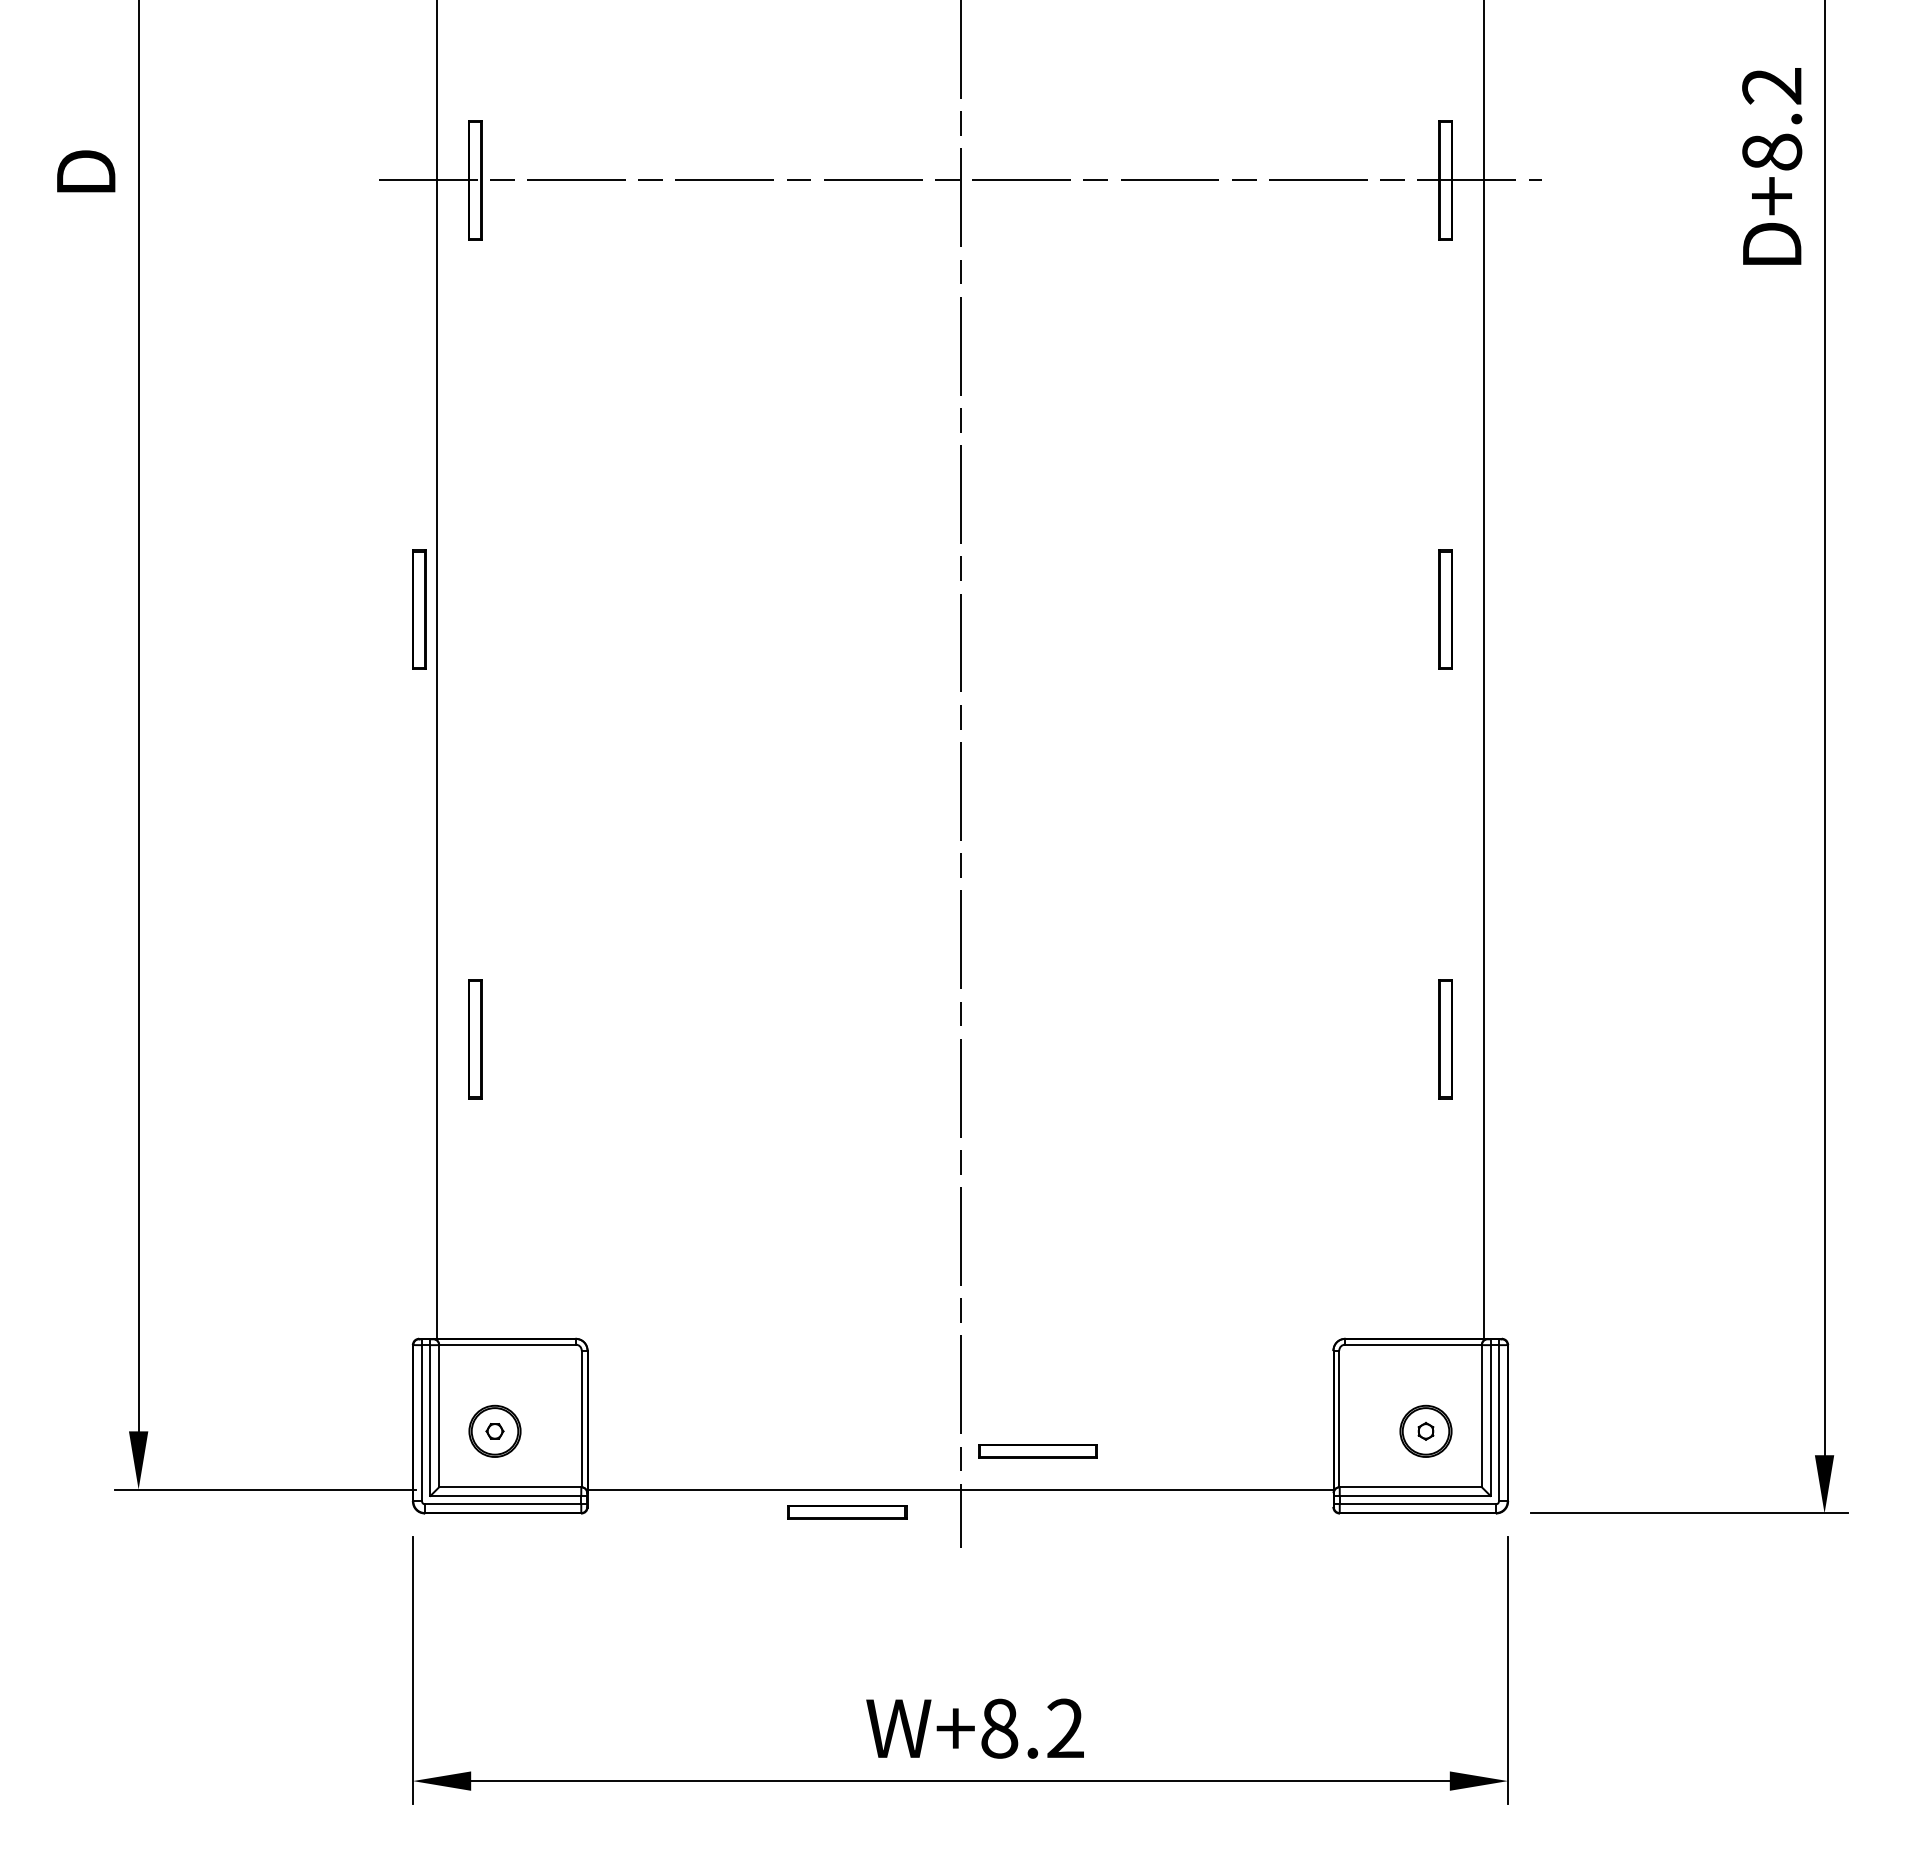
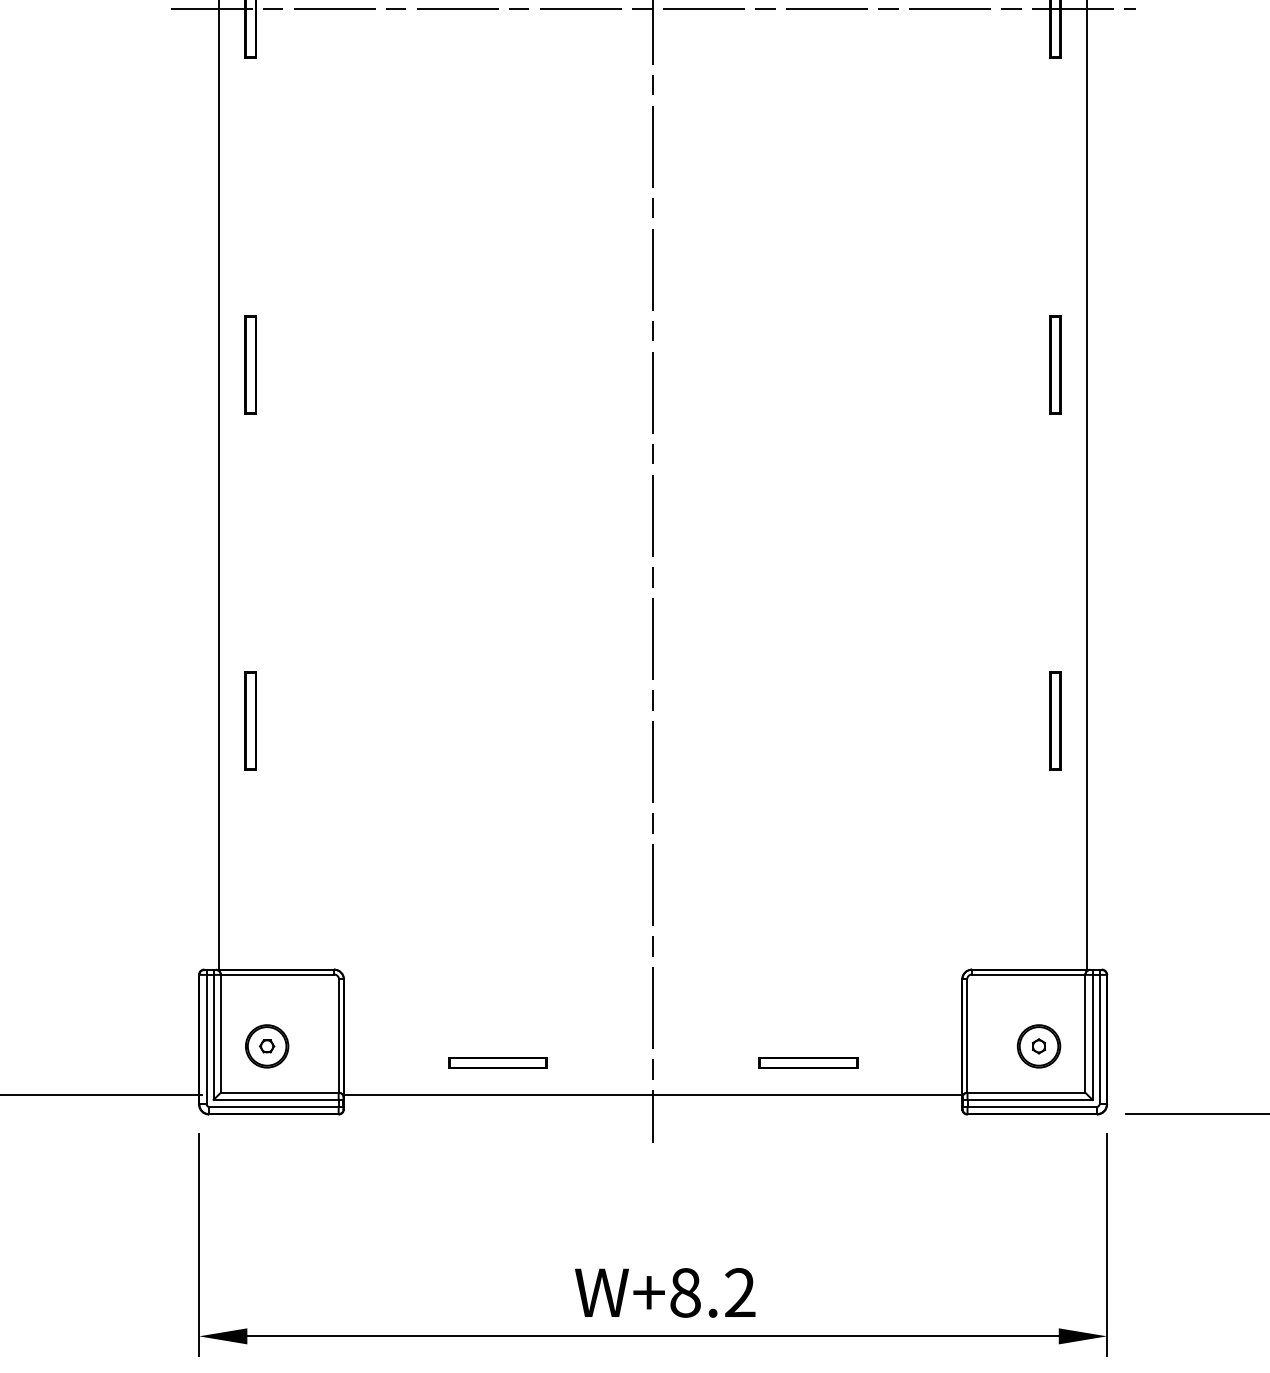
part: (419, 609) -> (250, 364), moved
part: (1037, 1451) -> (808, 1063), moved
part: (847, 1512) -> (498, 1063), moved

